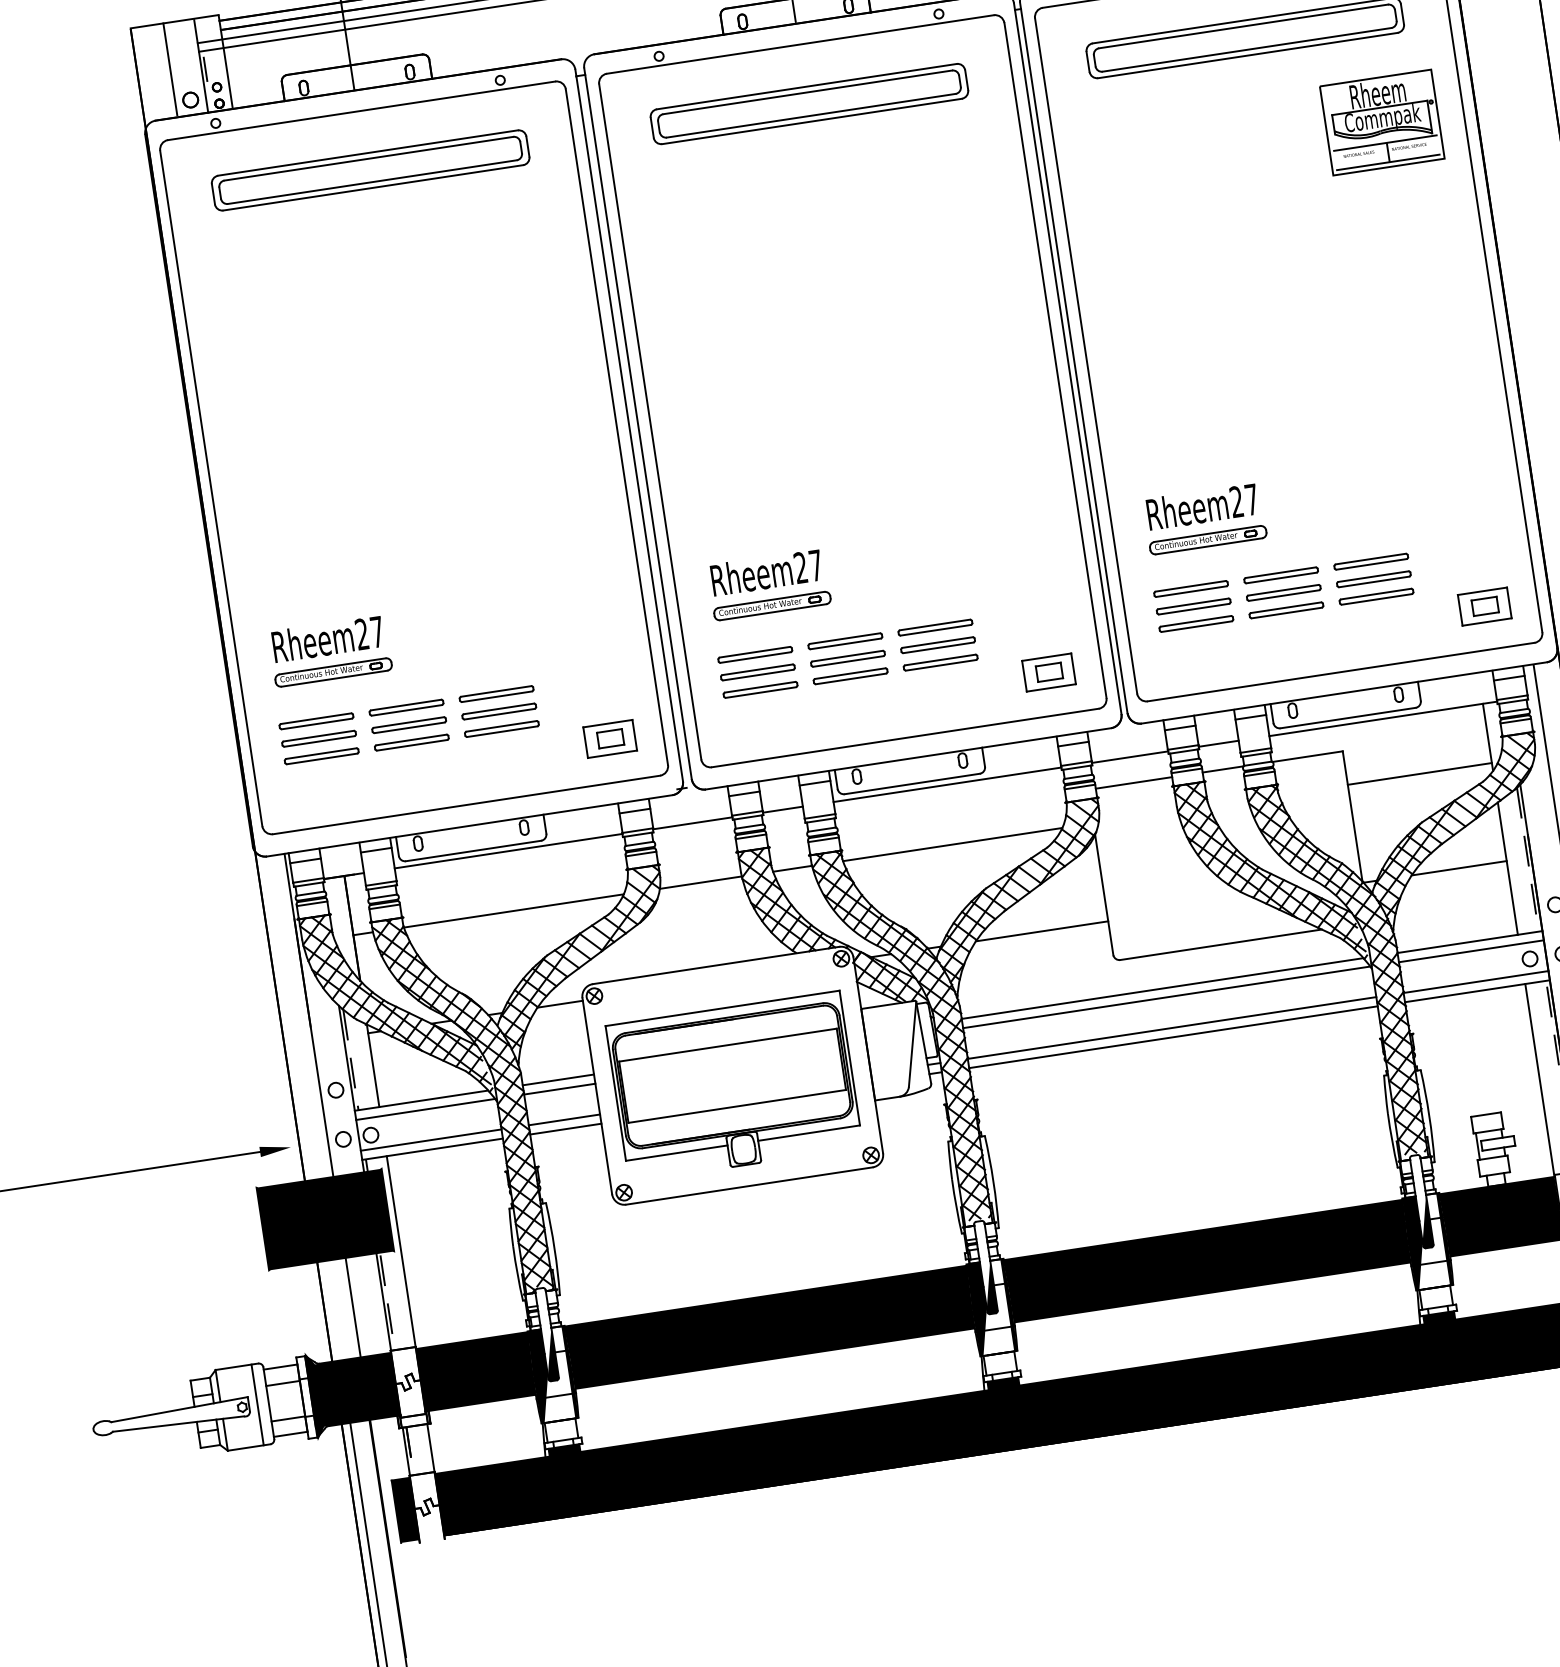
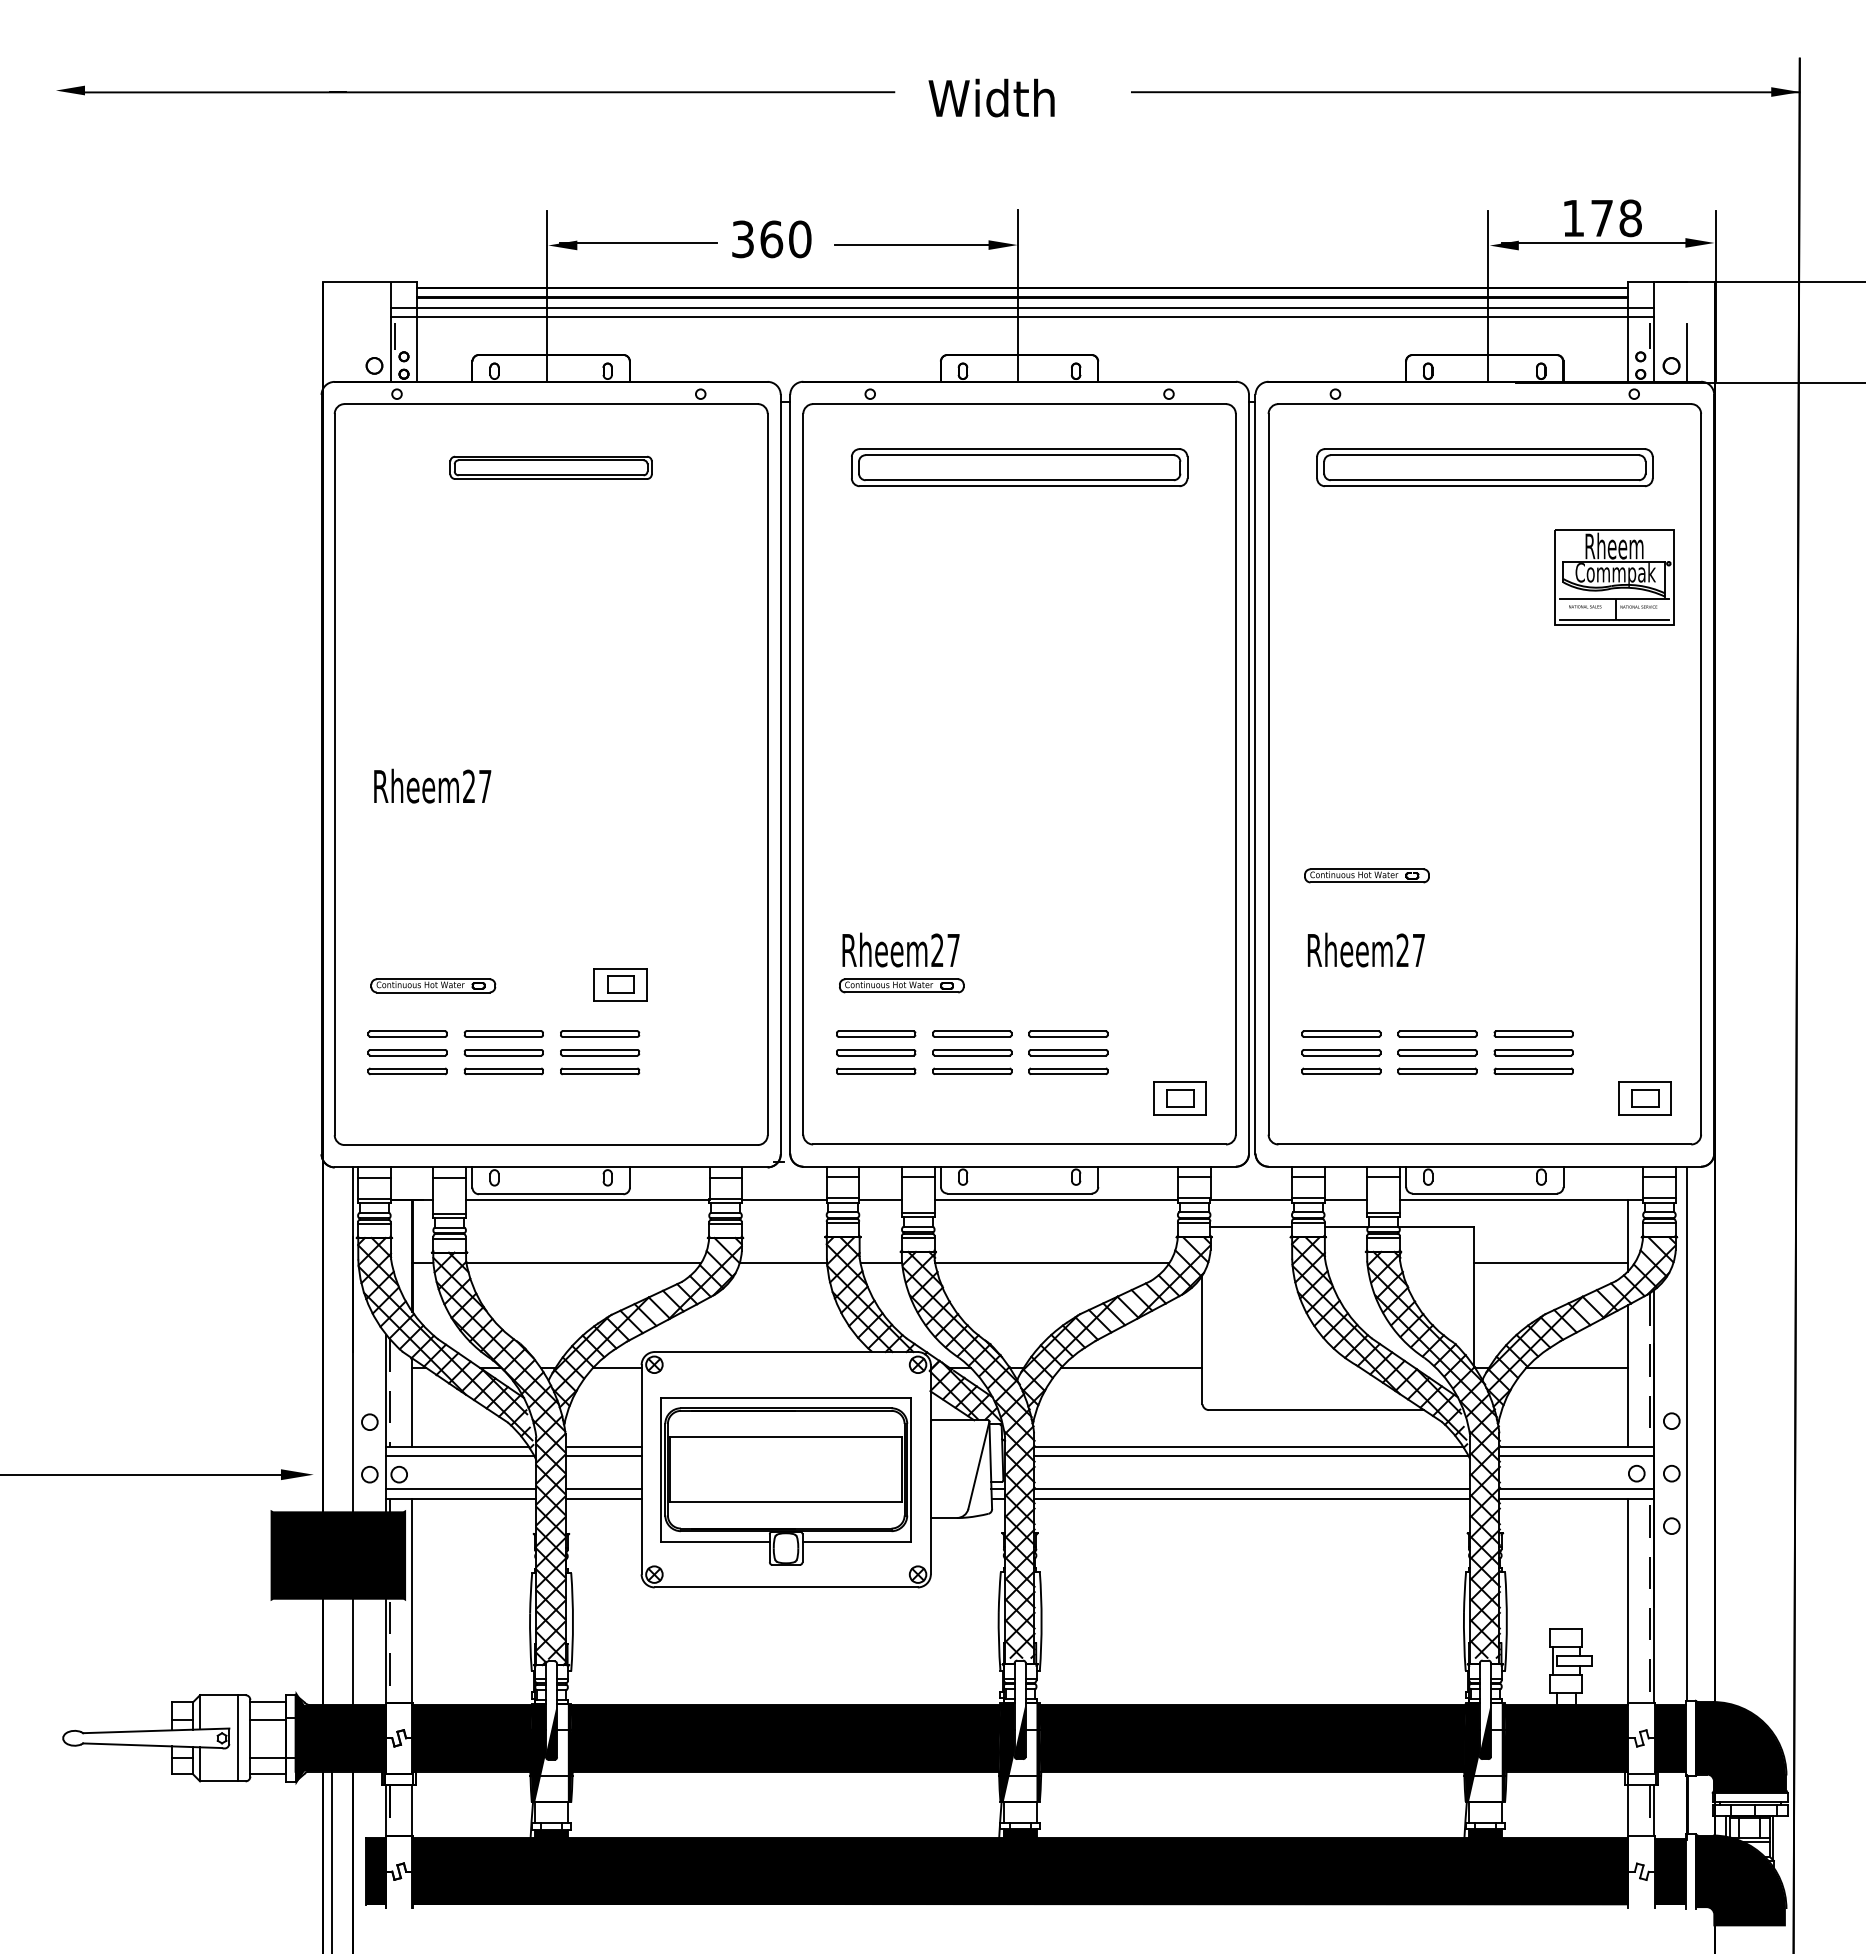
line: (170, 69) -> (358, 330), removed
part: (369, 170) -> (550, 467), size x0.6
part: (1207, 539) -> (1366, 875), moved
text: (327, 638) -> (432, 785), moved
part: (610, 738) -> (620, 984), moved

